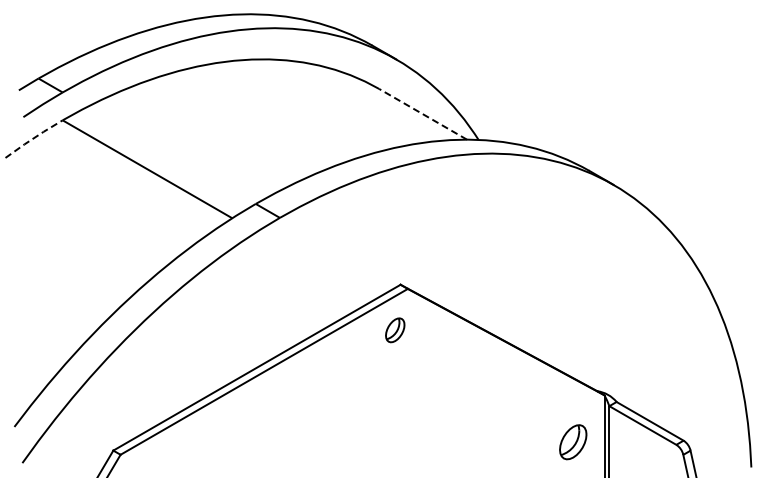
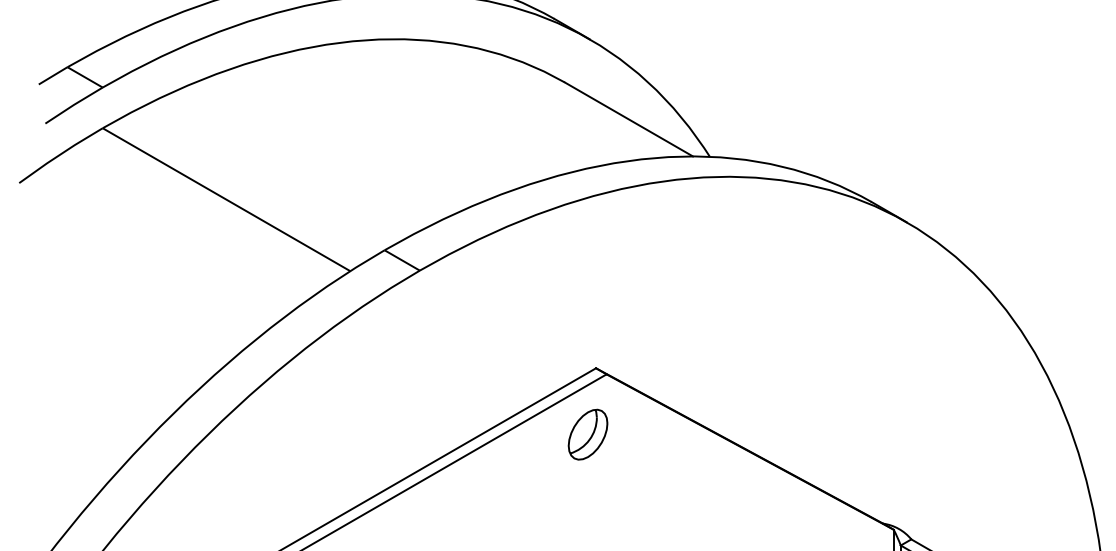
line: (423, 114) -> (629, 119), dashed -> solid
line: (33, 138) -> (60, 154), dashed -> solid
part: (395, 330) -> (588, 435), size x1.43

